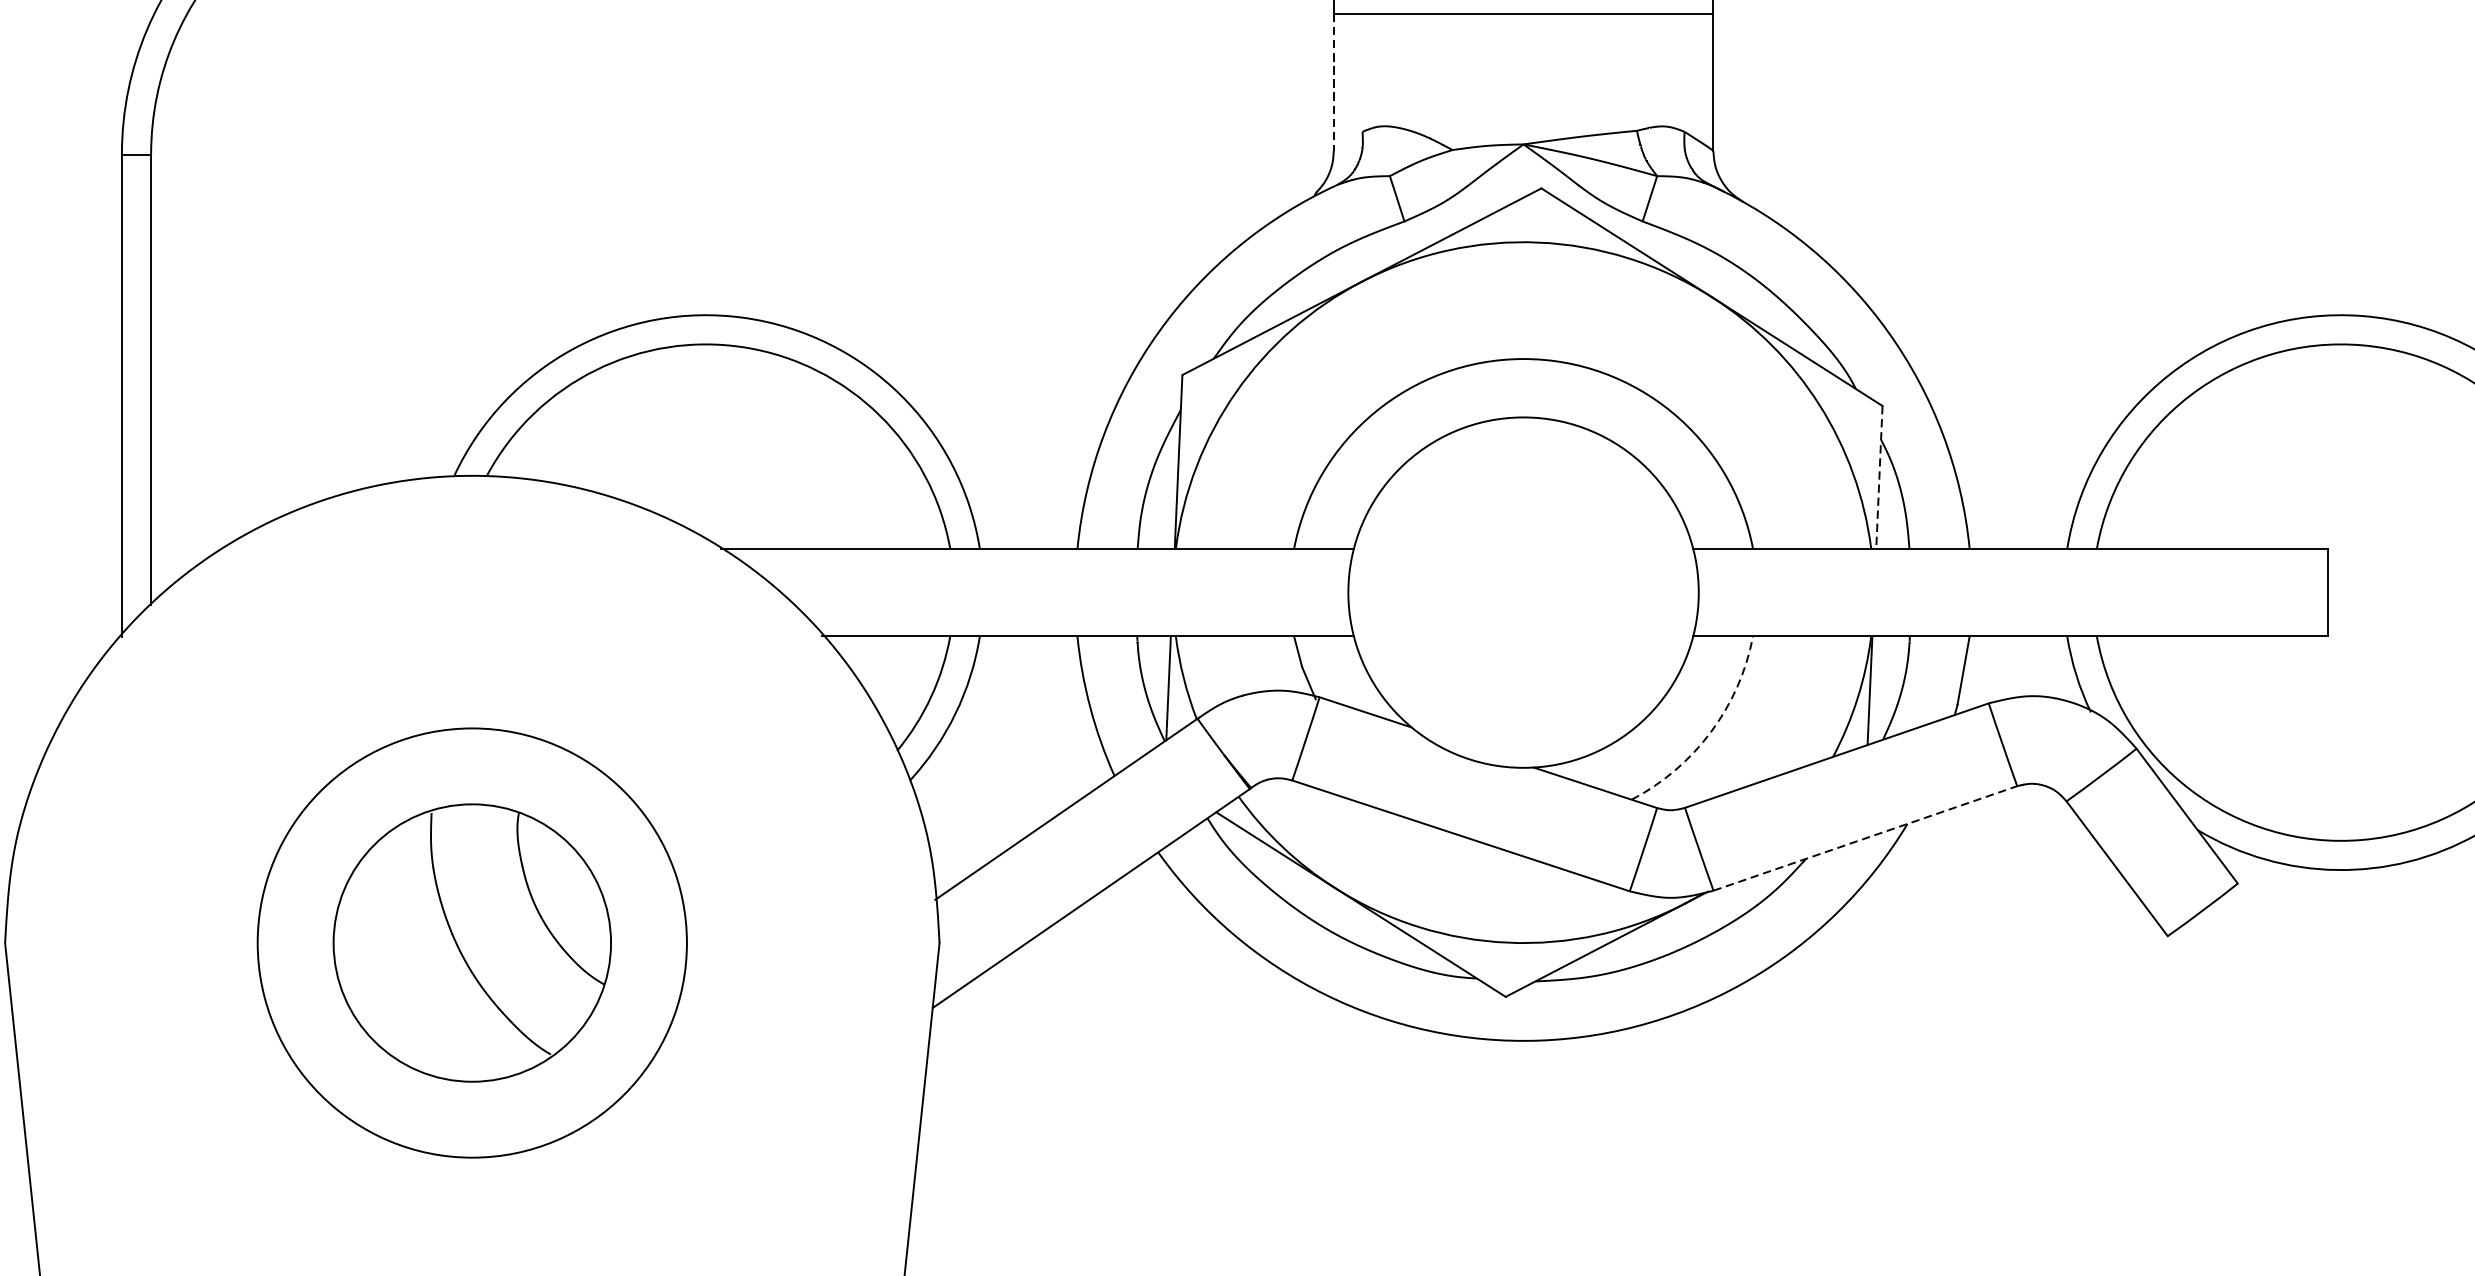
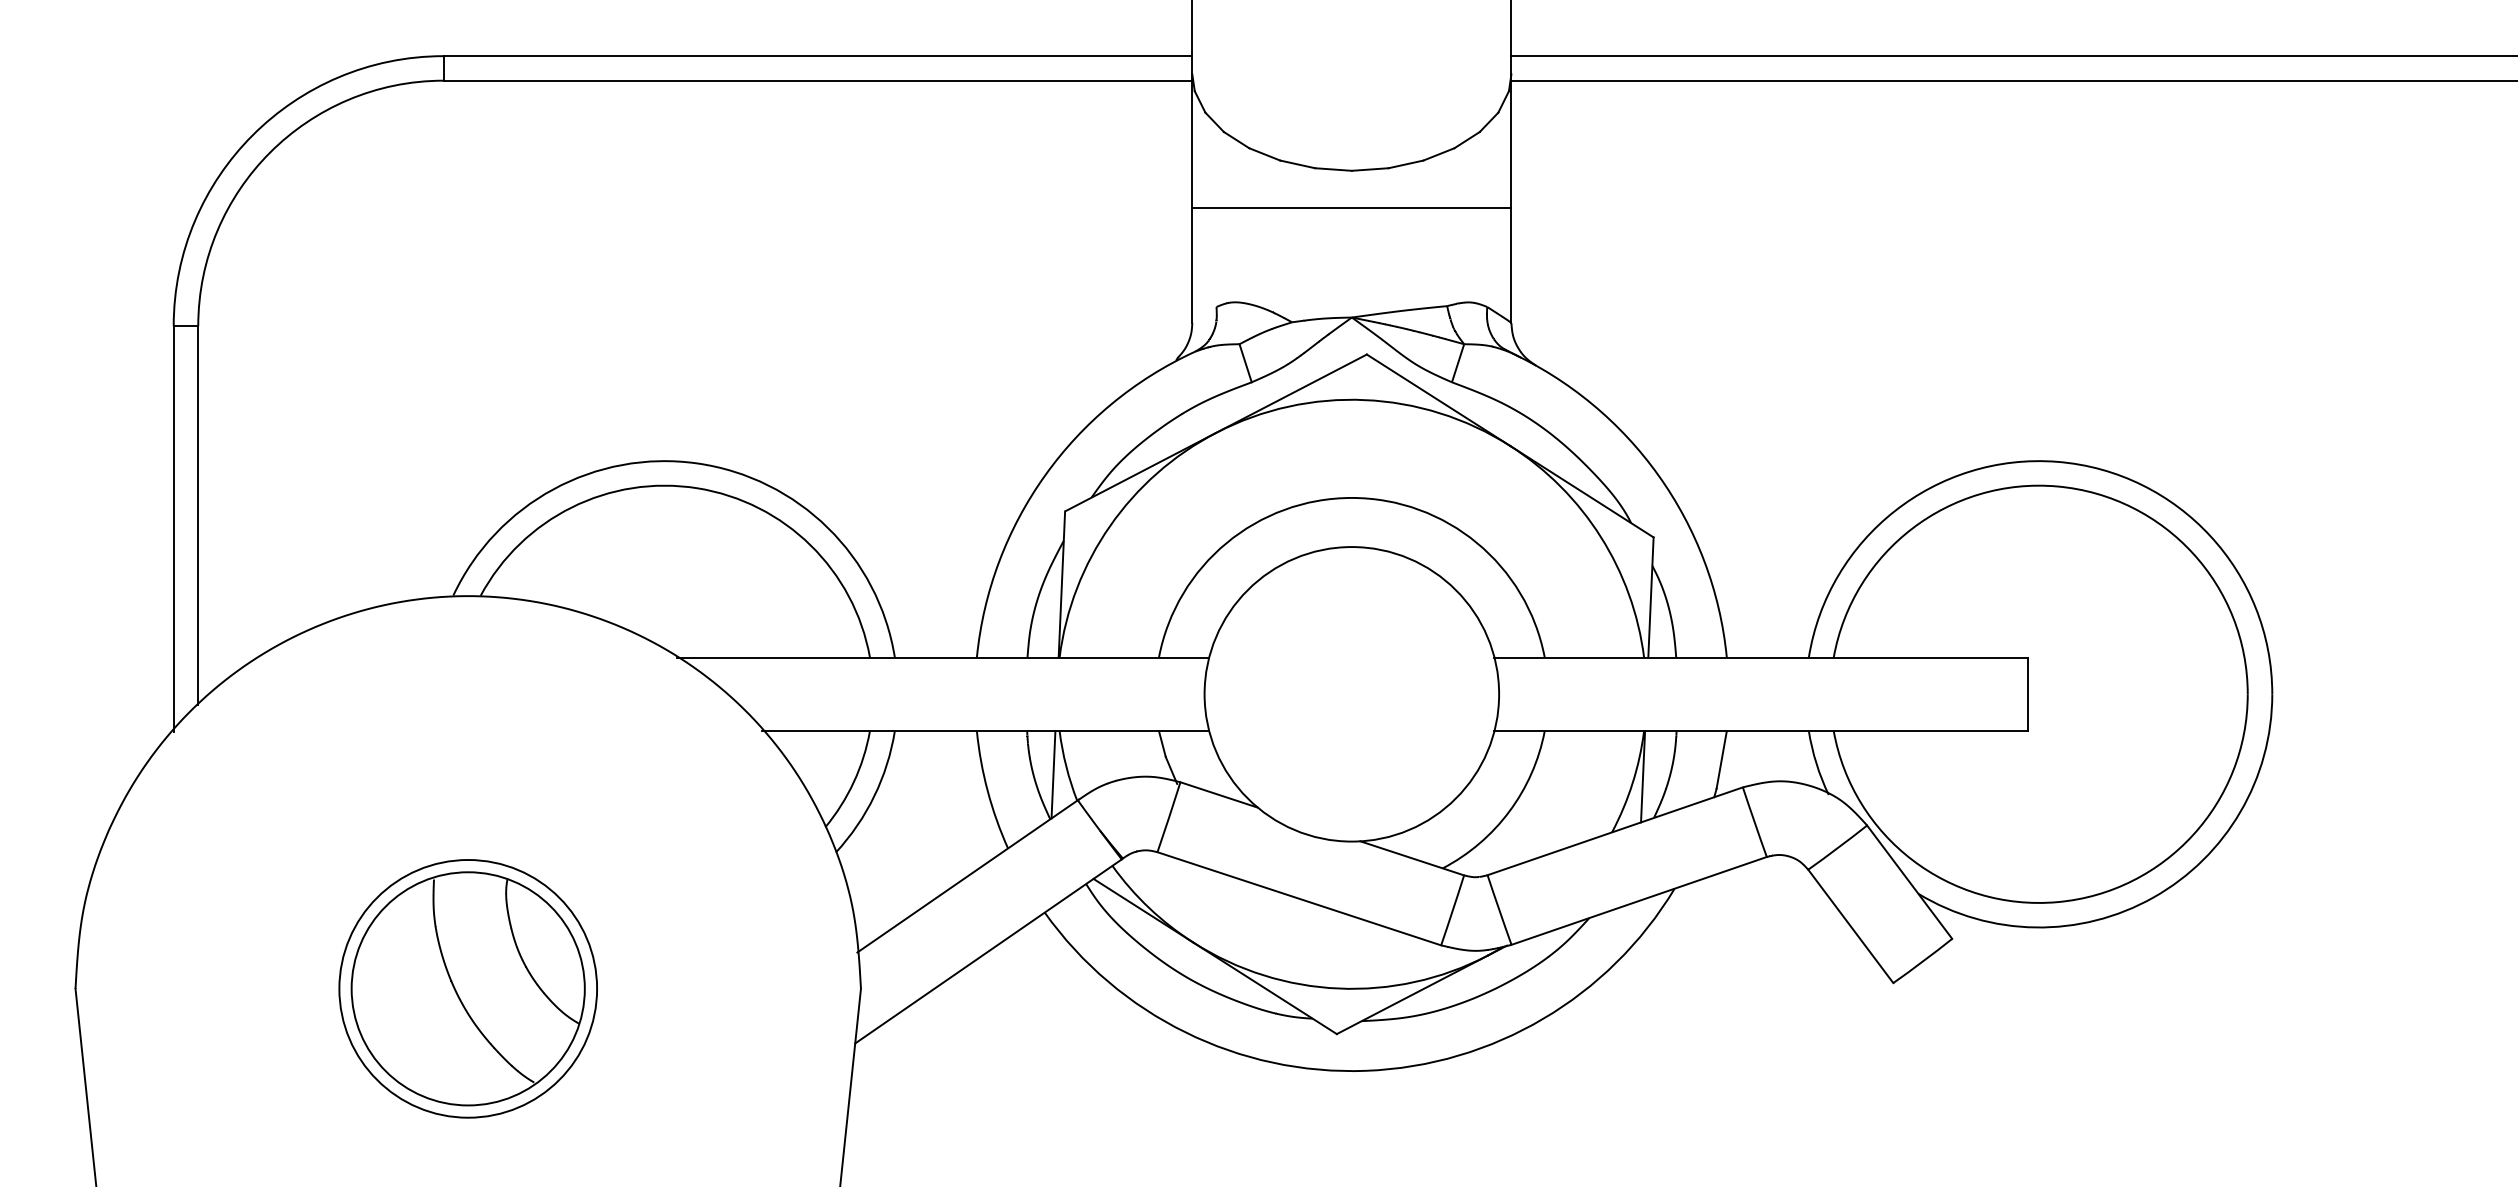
line: (1333, 82) -> (1192, 265), dashed -> solid
line: (1878, 477) -> (1650, 597), dashed -> solid
arc: (1711, 732) -> (1509, 811), dashed -> solid
line: (1865, 837) -> (1639, 900), dashed -> solid
circle: (472, 942) -> (468, 988), size x0.71

